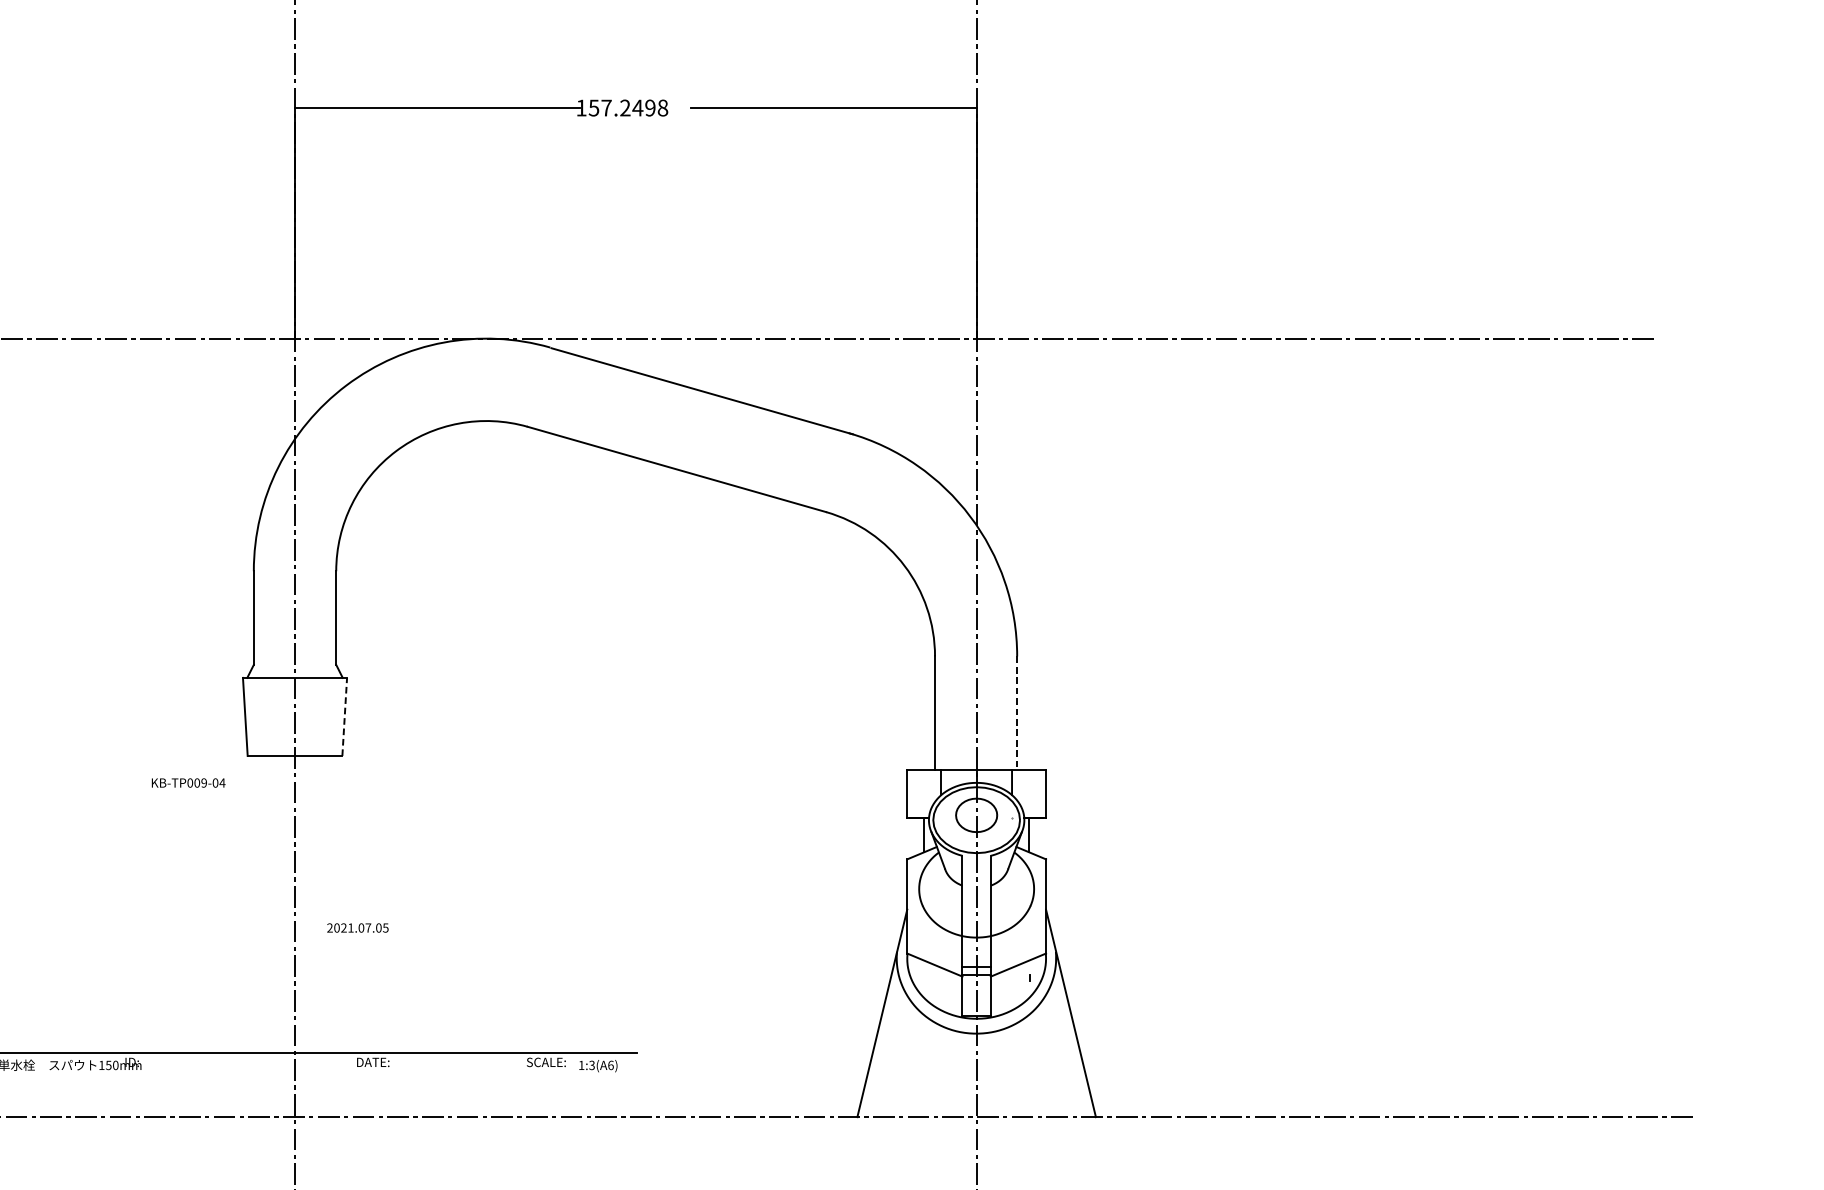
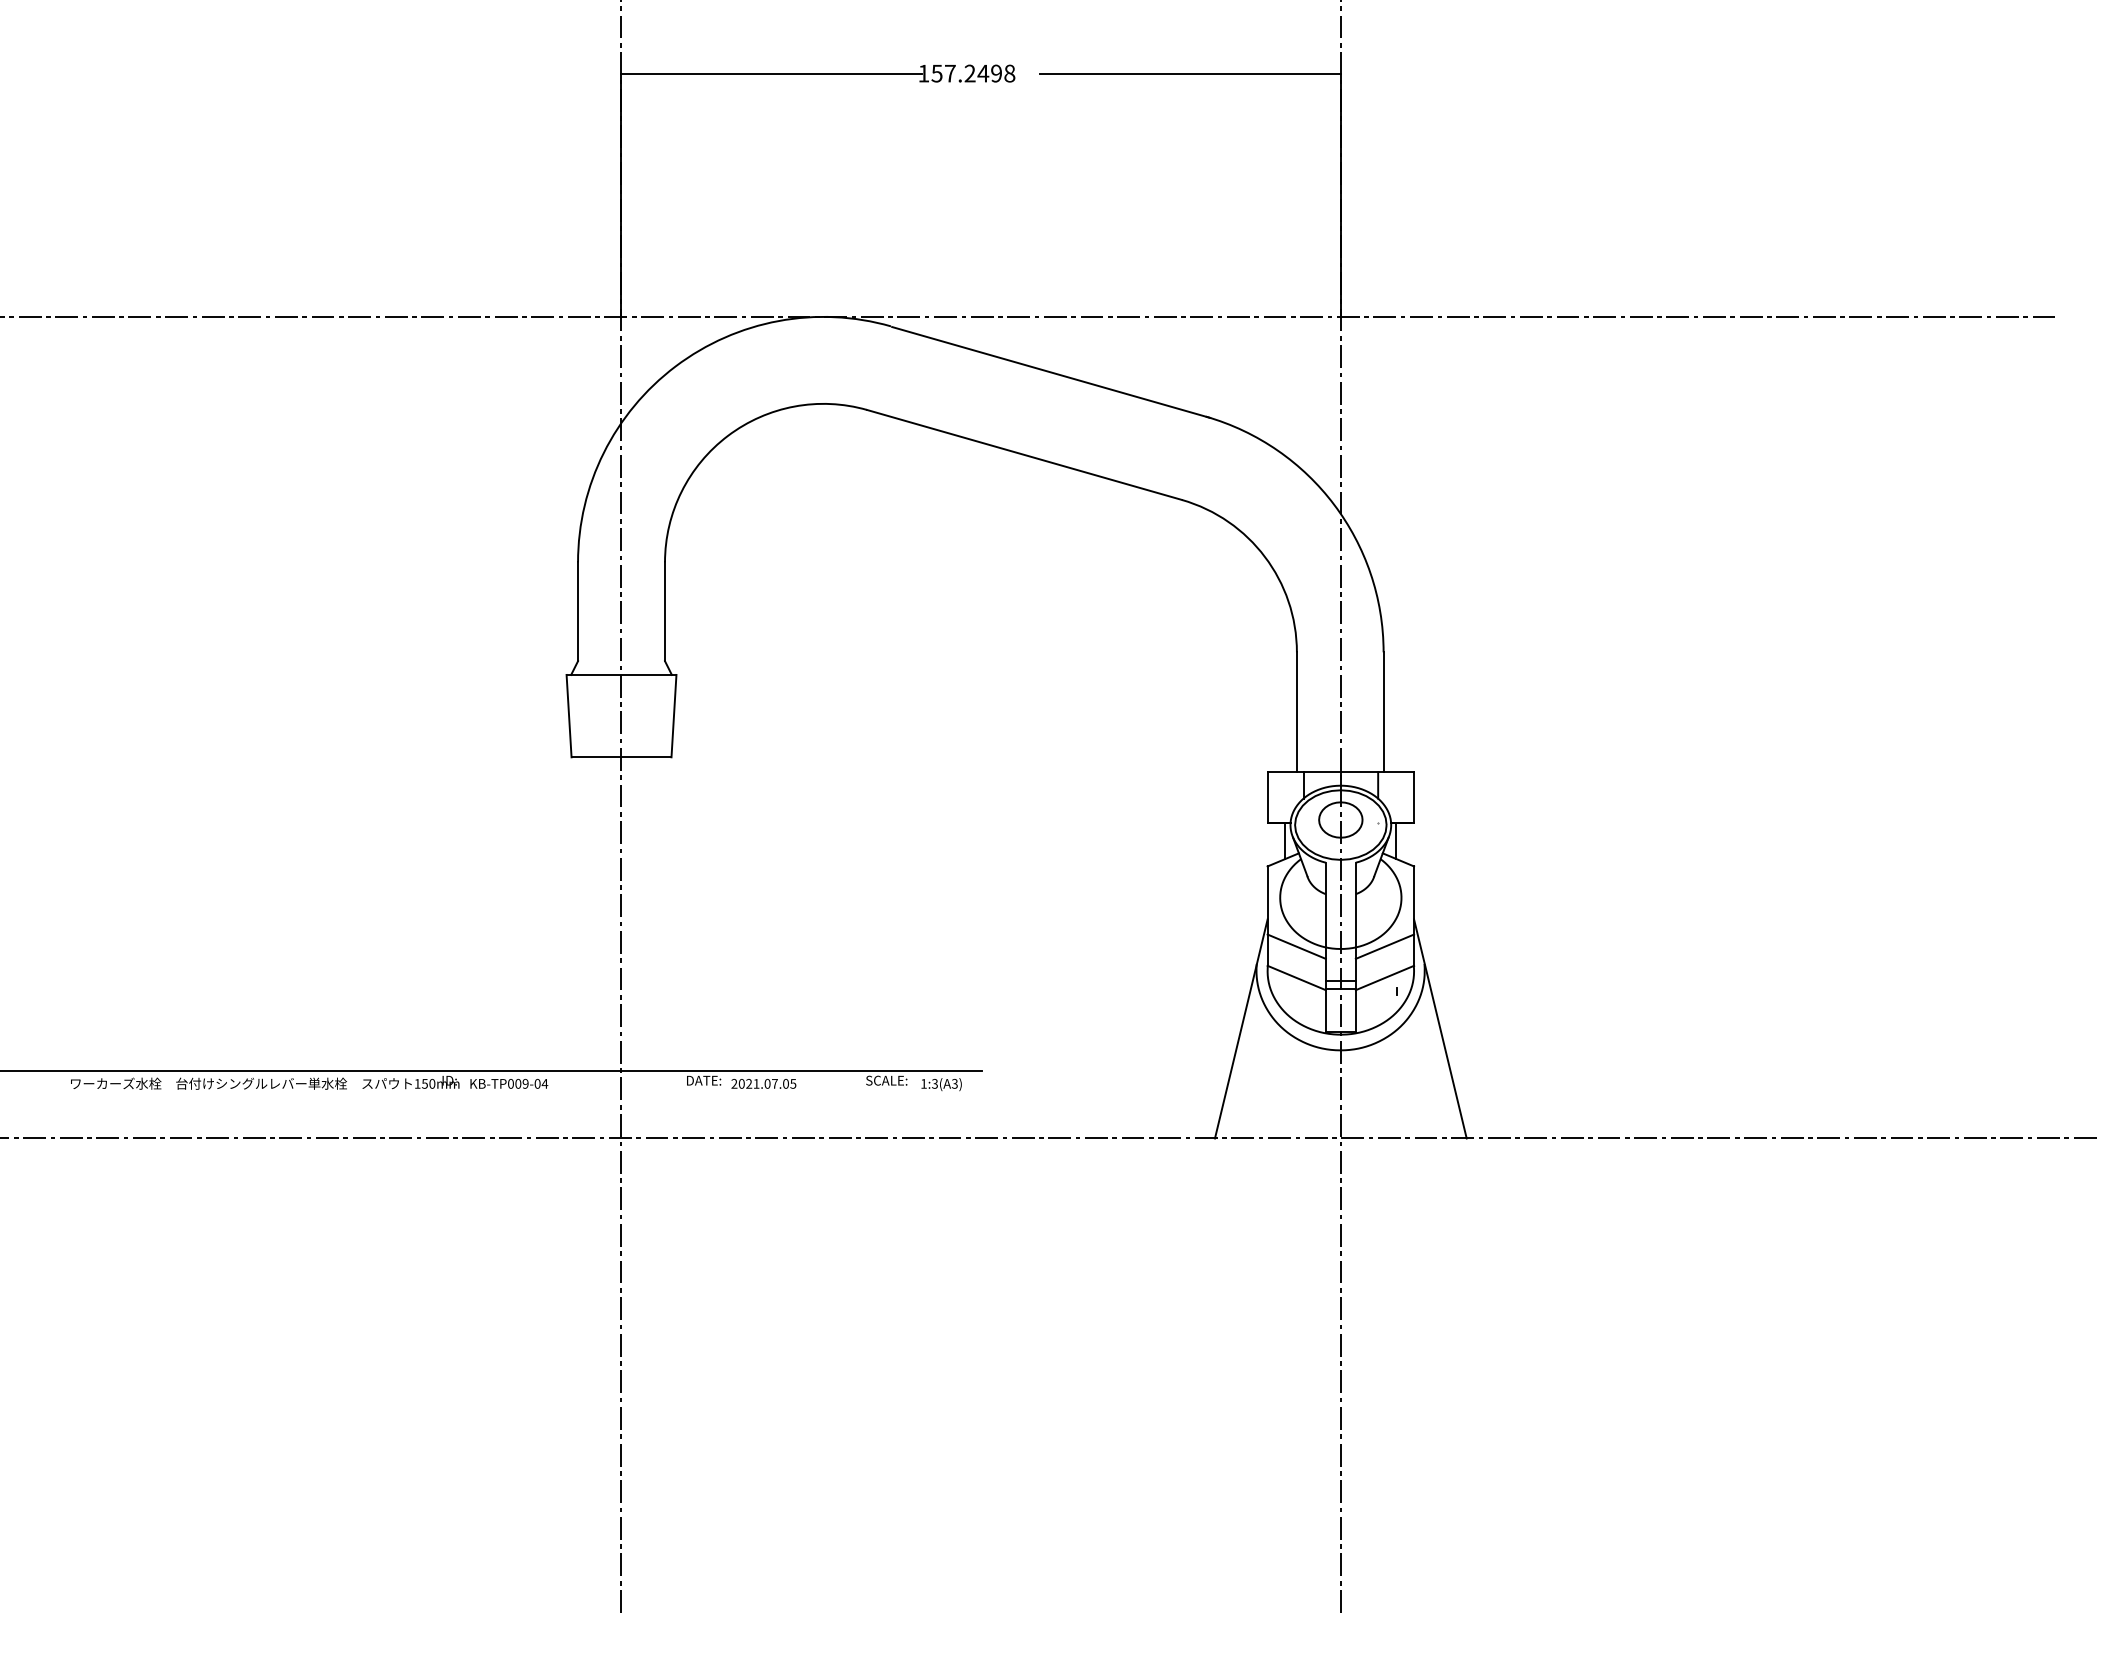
line: (1017, 713) -> (1383, 712), dashed -> solid
line: (345, 716) -> (674, 715), dashed -> solid
text: (188, 782) -> (509, 1083), moved
text: (357, 927) -> (763, 1083), moved
line: (934, 935) -> (1296, 946), added
line: (1018, 935) -> (1384, 946), added
text: (610, 1065) -> (954, 1083), 1:3(A6) -> 1:3(A3)

